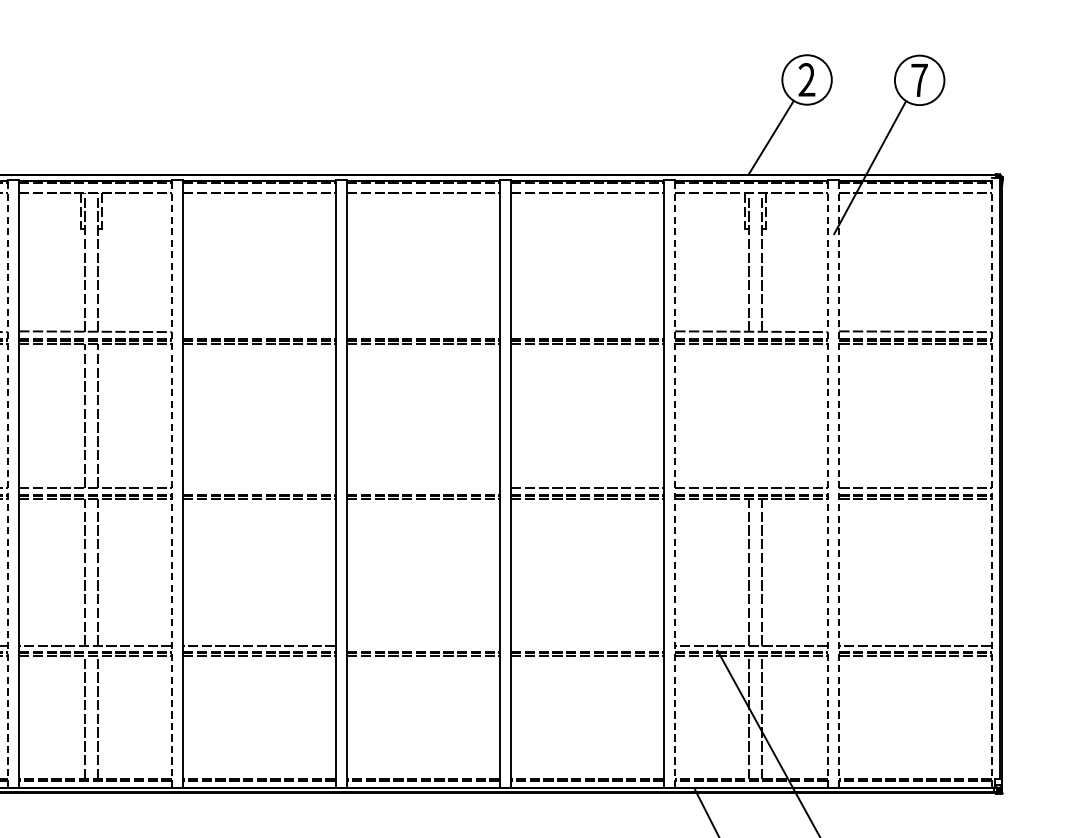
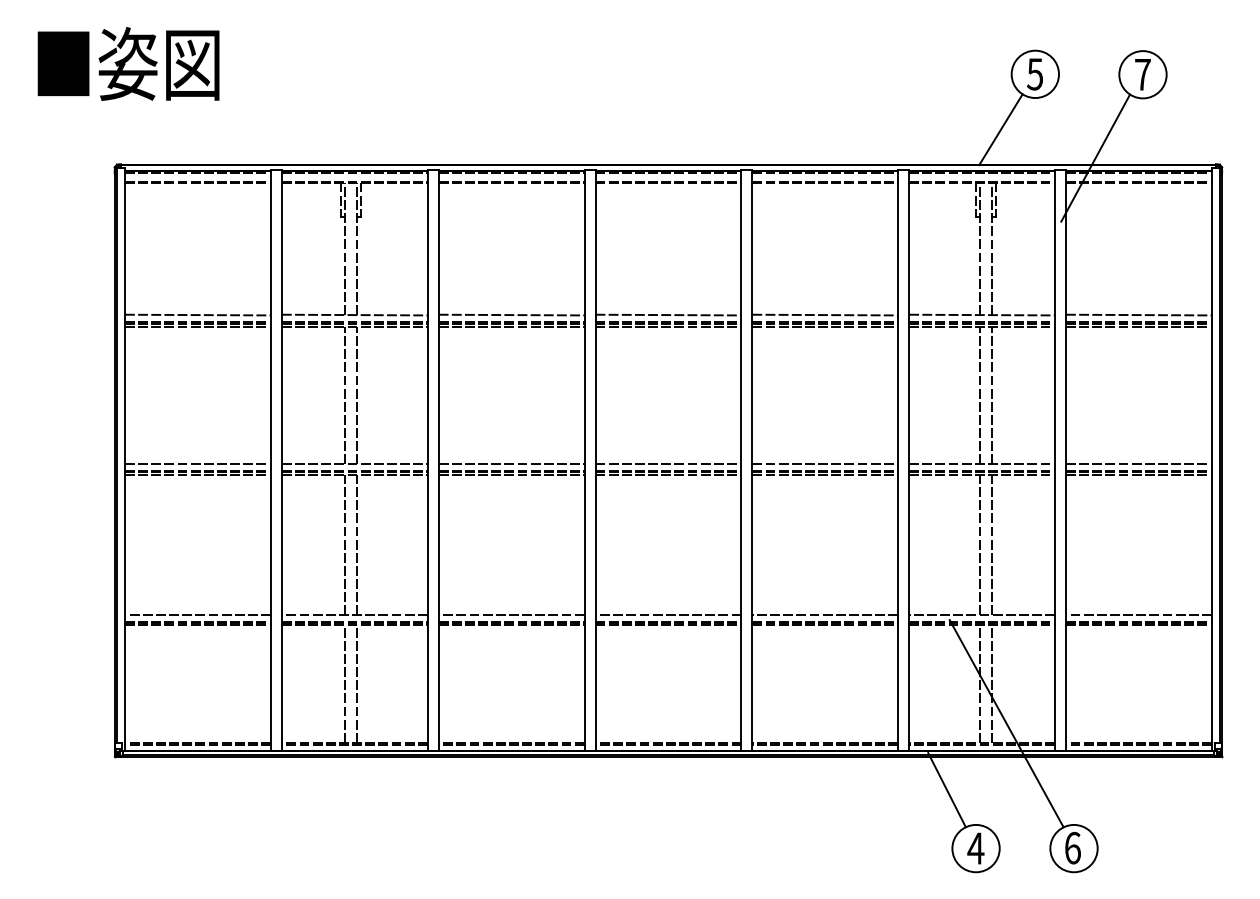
text: (806, 80) -> (1034, 74), 2 -> 5
line: (259, 331) -> (511, 314), added
line: (423, 331) -> (668, 314), added
line: (587, 331) -> (825, 314), added
line: (749, 415) -> (980, 395), added
line: (762, 415) -> (992, 395), added
line: (991, 482) -> (1211, 459), dashed -> solid
line: (7, 483) -> (270, 460), dashed -> solid
line: (171, 483) -> (427, 460), dashed -> solid
line: (675, 483) -> (909, 460), dashed -> solid
line: (828, 483) -> (1055, 460), dashed -> solid
line: (839, 483) -> (1066, 460), dashed -> solid
line: (259, 487) -> (511, 464), added
line: (423, 487) -> (668, 464), added
line: (423, 645) -> (668, 615), added
line: (587, 645) -> (825, 615), added

